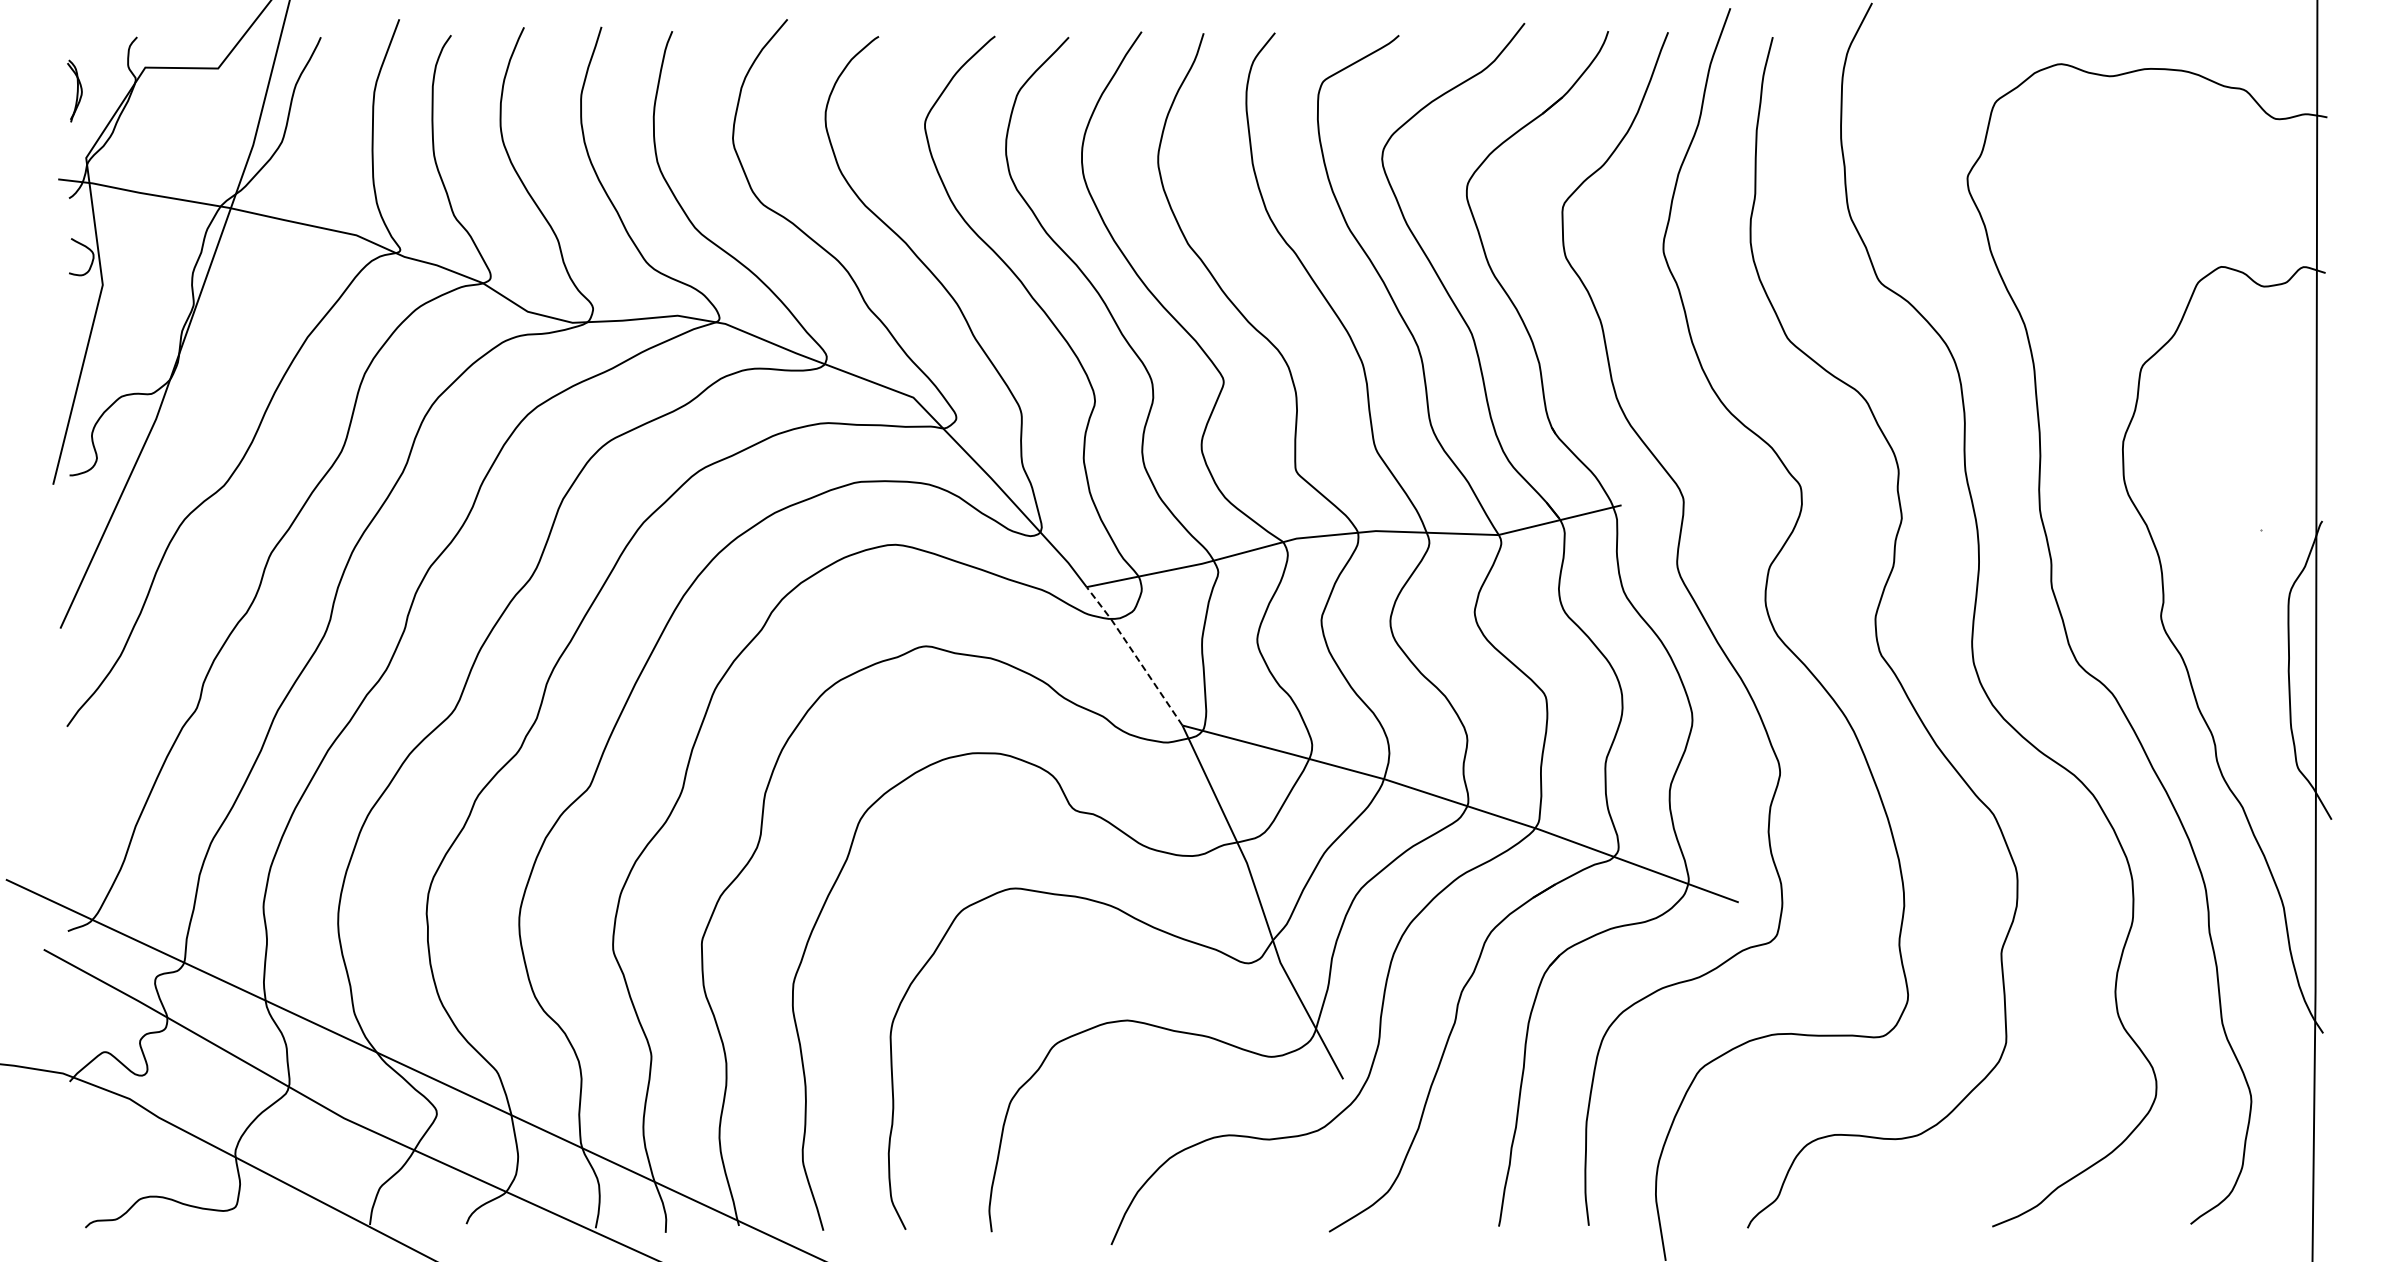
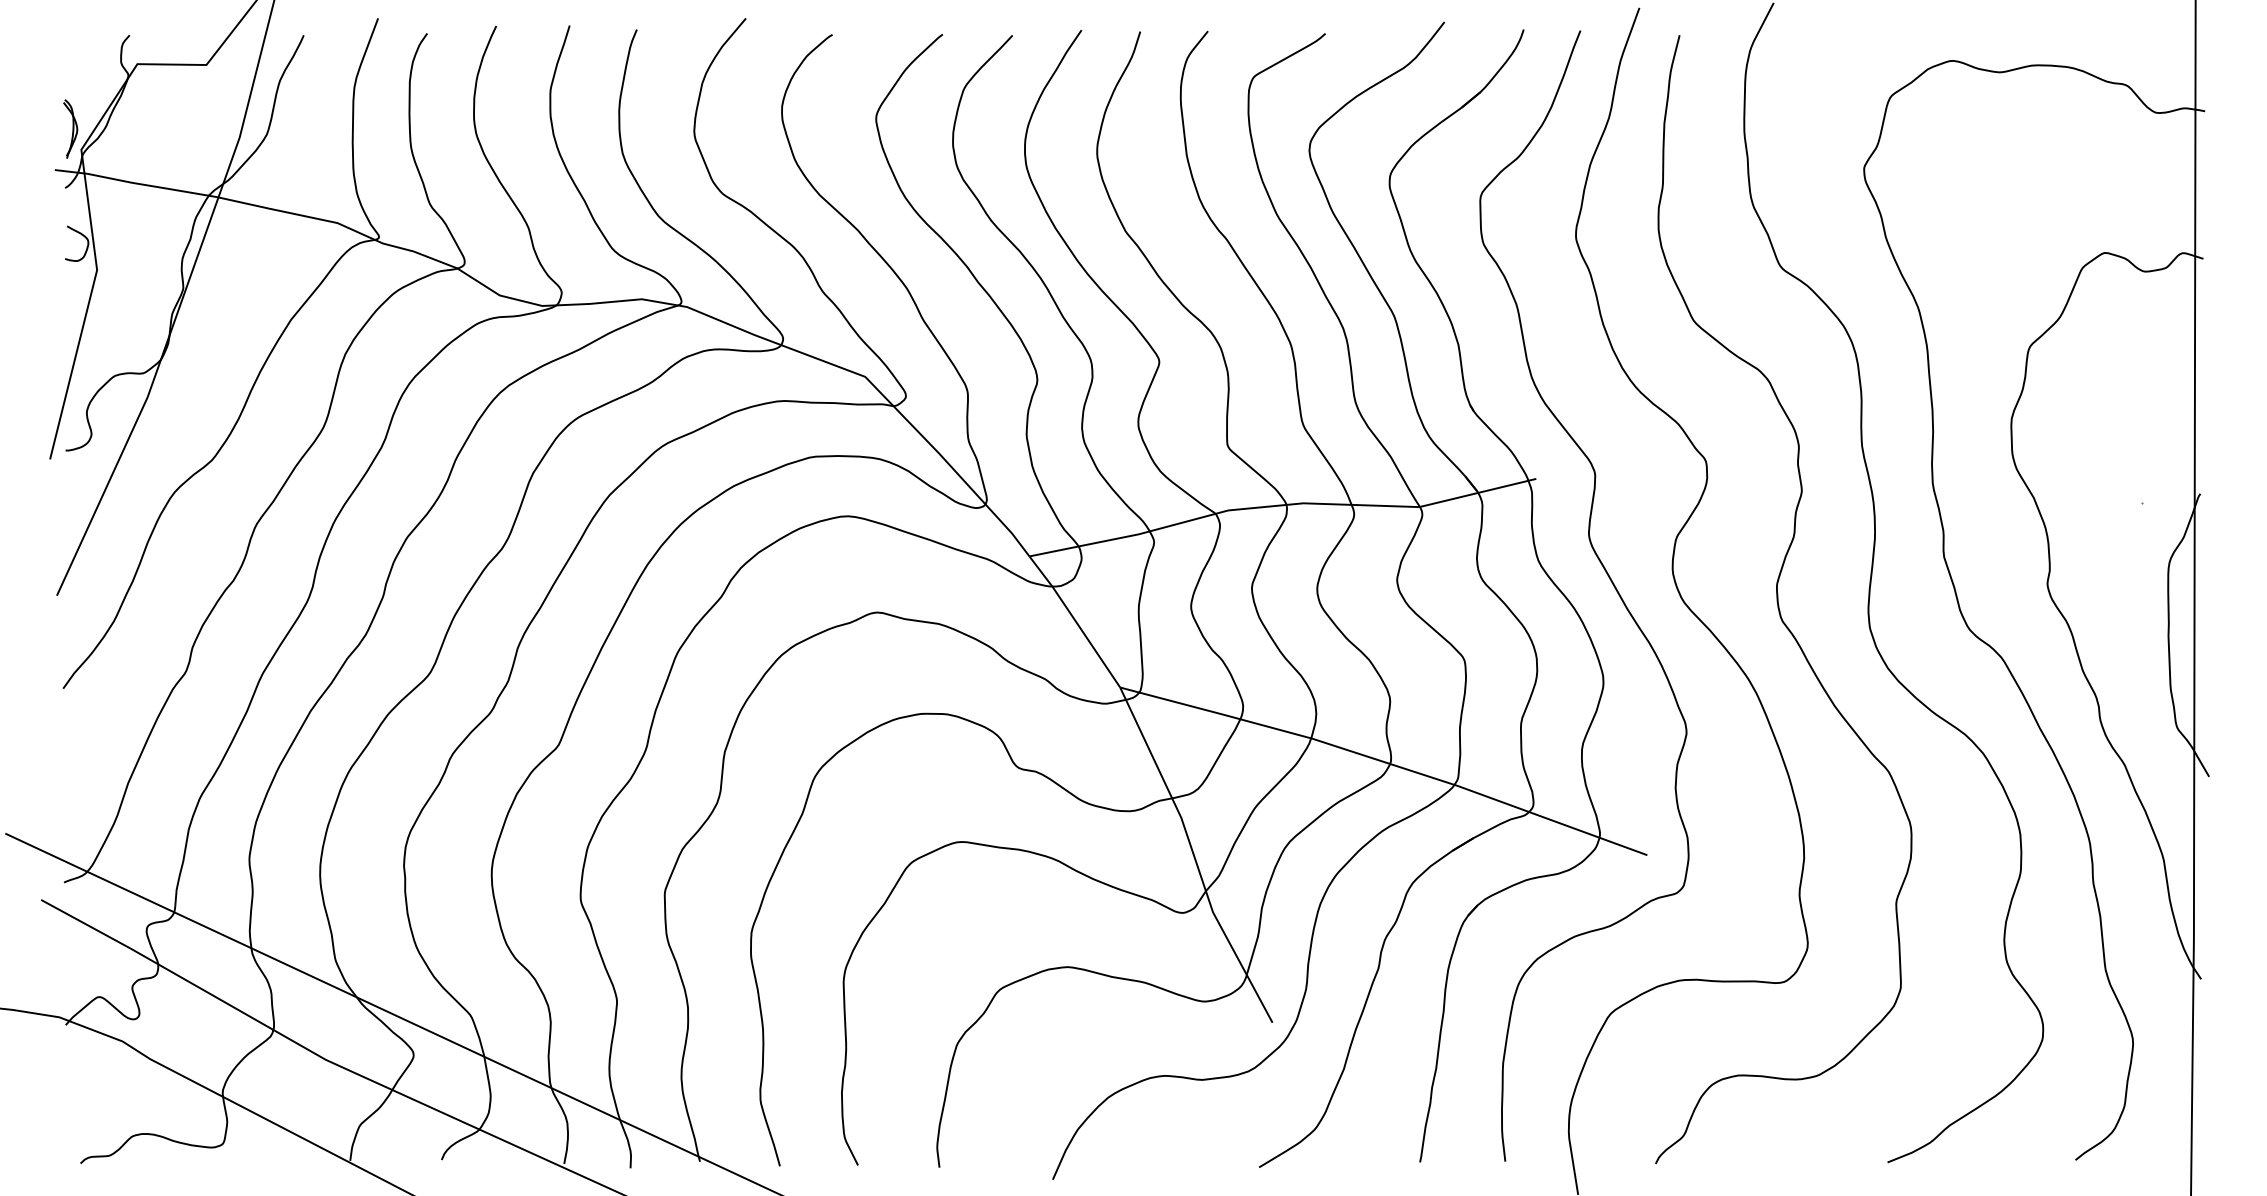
part: (74, 90) -> (70, 128), moved
line: (1135, 655) -> (1075, 621), dashed -> solid

